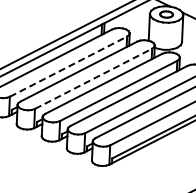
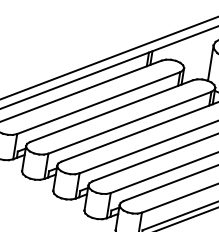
line: (68, 66) -> (98, 102), dashed -> solid
line: (93, 78) -> (129, 122), dashed -> solid

